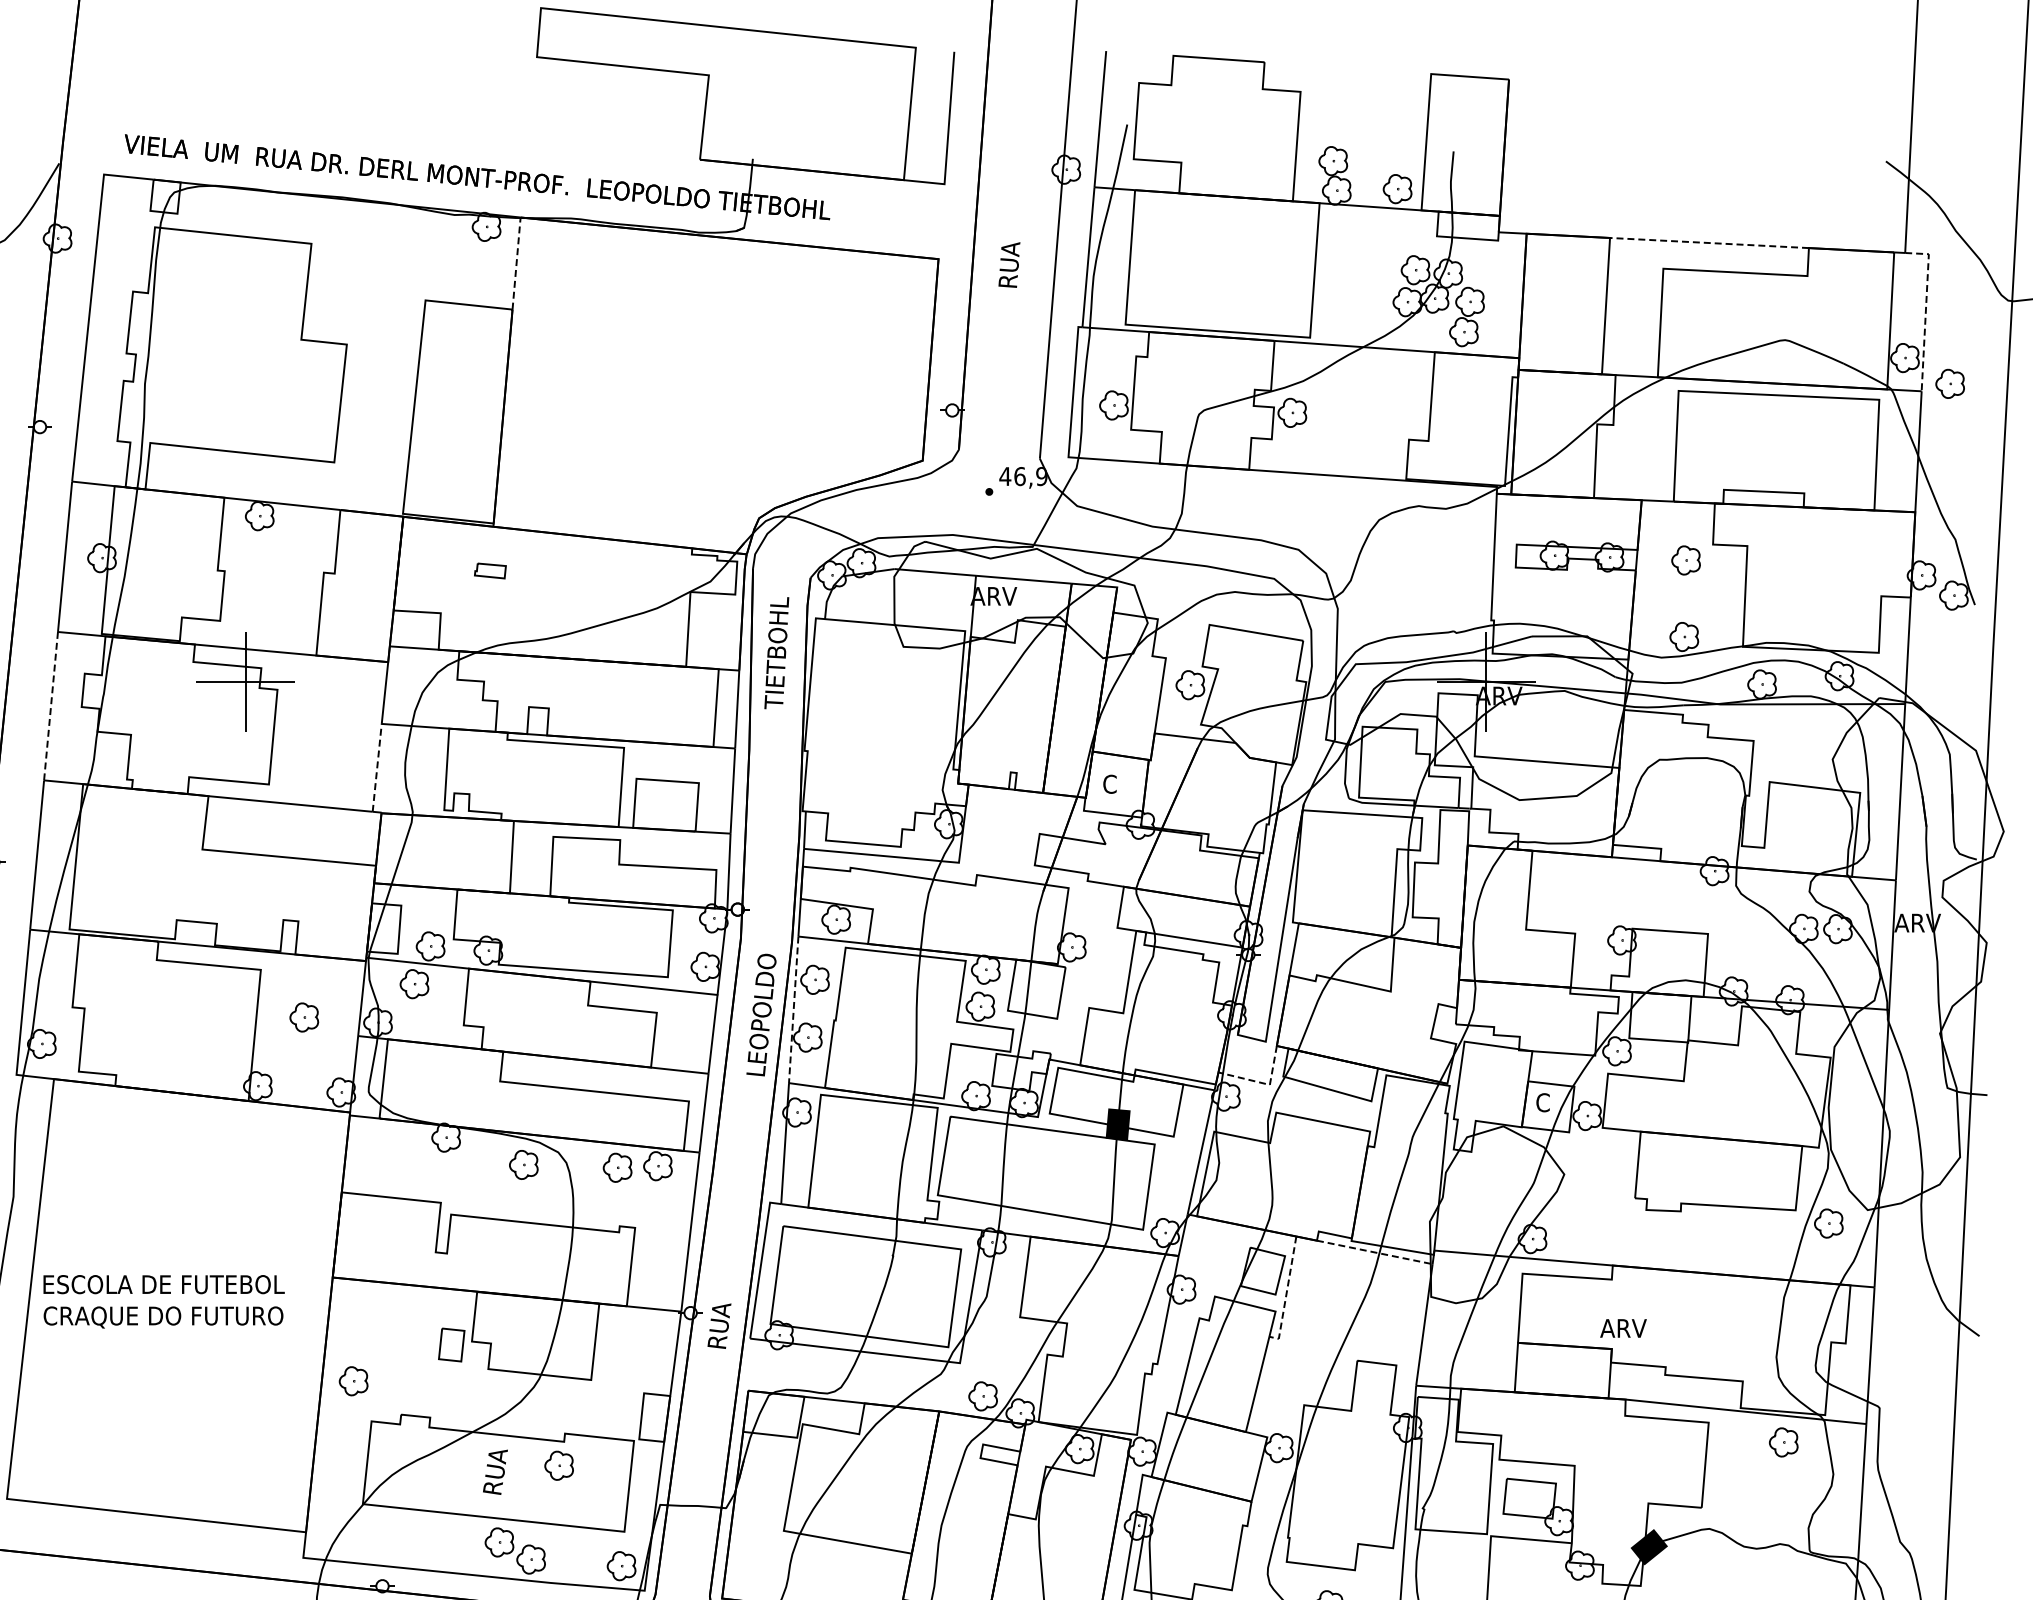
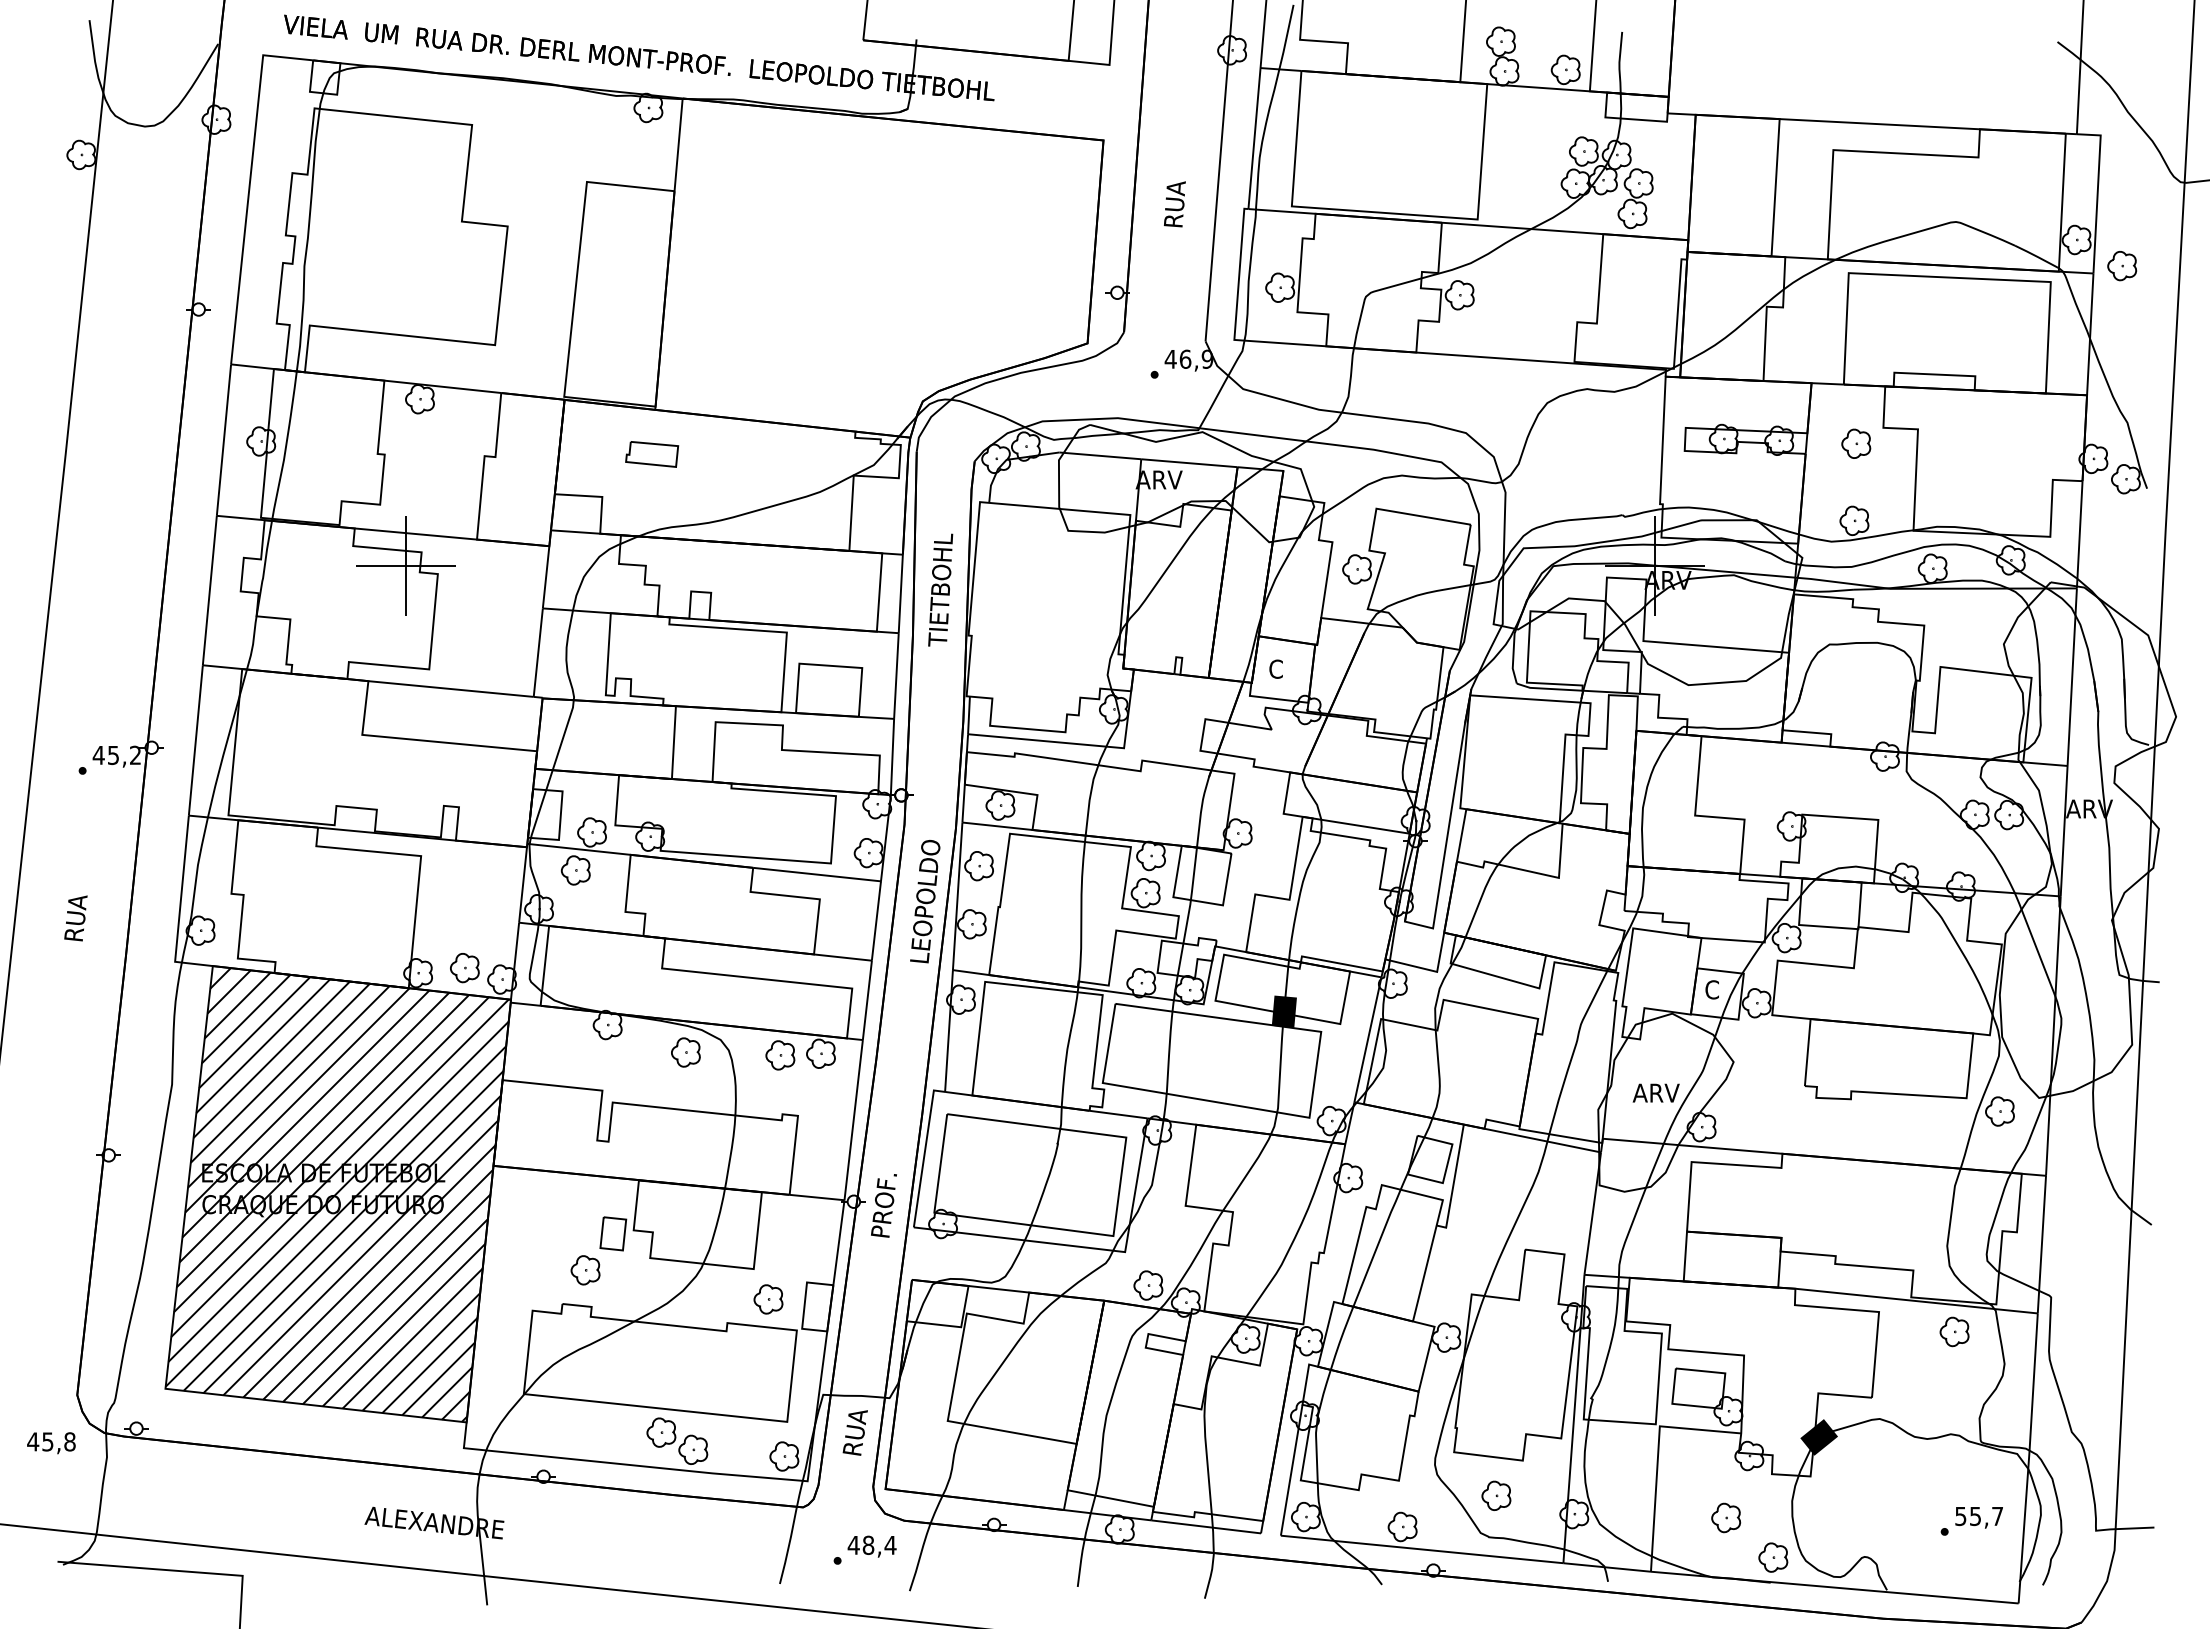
line: (1709, 243) -> (1879, 124), dashed -> solid
line: (516, 263) -> (678, 144), dashed -> solid
text: (1009, 265) -> (1174, 204), moved
line: (1925, 310) -> (2097, 192), dashed -> solid
part: (490, 571) -> (652, 454), size x1.67
text: (776, 652) -> (940, 589), moved
line: (50, 707) -> (209, 591), dashed -> solid
line: (377, 767) -> (538, 652), dashed -> solid
line: (793, 1010) -> (957, 896), dashed -> solid
part: (303, 1017) -> (464, 968), moved
line: (1263, 1083) -> (1430, 970), dashed -> solid
line: (1375, 1252) -> (1543, 1140), dashed -> solid
line: (1287, 1293) -> (1454, 1181), dashed -> solid
hatch: (176, 1305) -> (336, 1194), added
text: (721, 1315) -> (884, 1204), RUA -> PROF.
text: (1622, 1327) -> (1655, 1092), moved
part: (353, 1381) -> (585, 1270), moved
part: (559, 1465) -> (768, 1299), moved
text: (494, 1471) -> (854, 1432), moved

